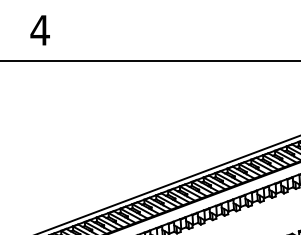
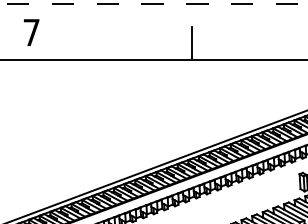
text: (40, 30) -> (31, 32), 4 -> 7
line: (219, 42) -> (191, 43), added

